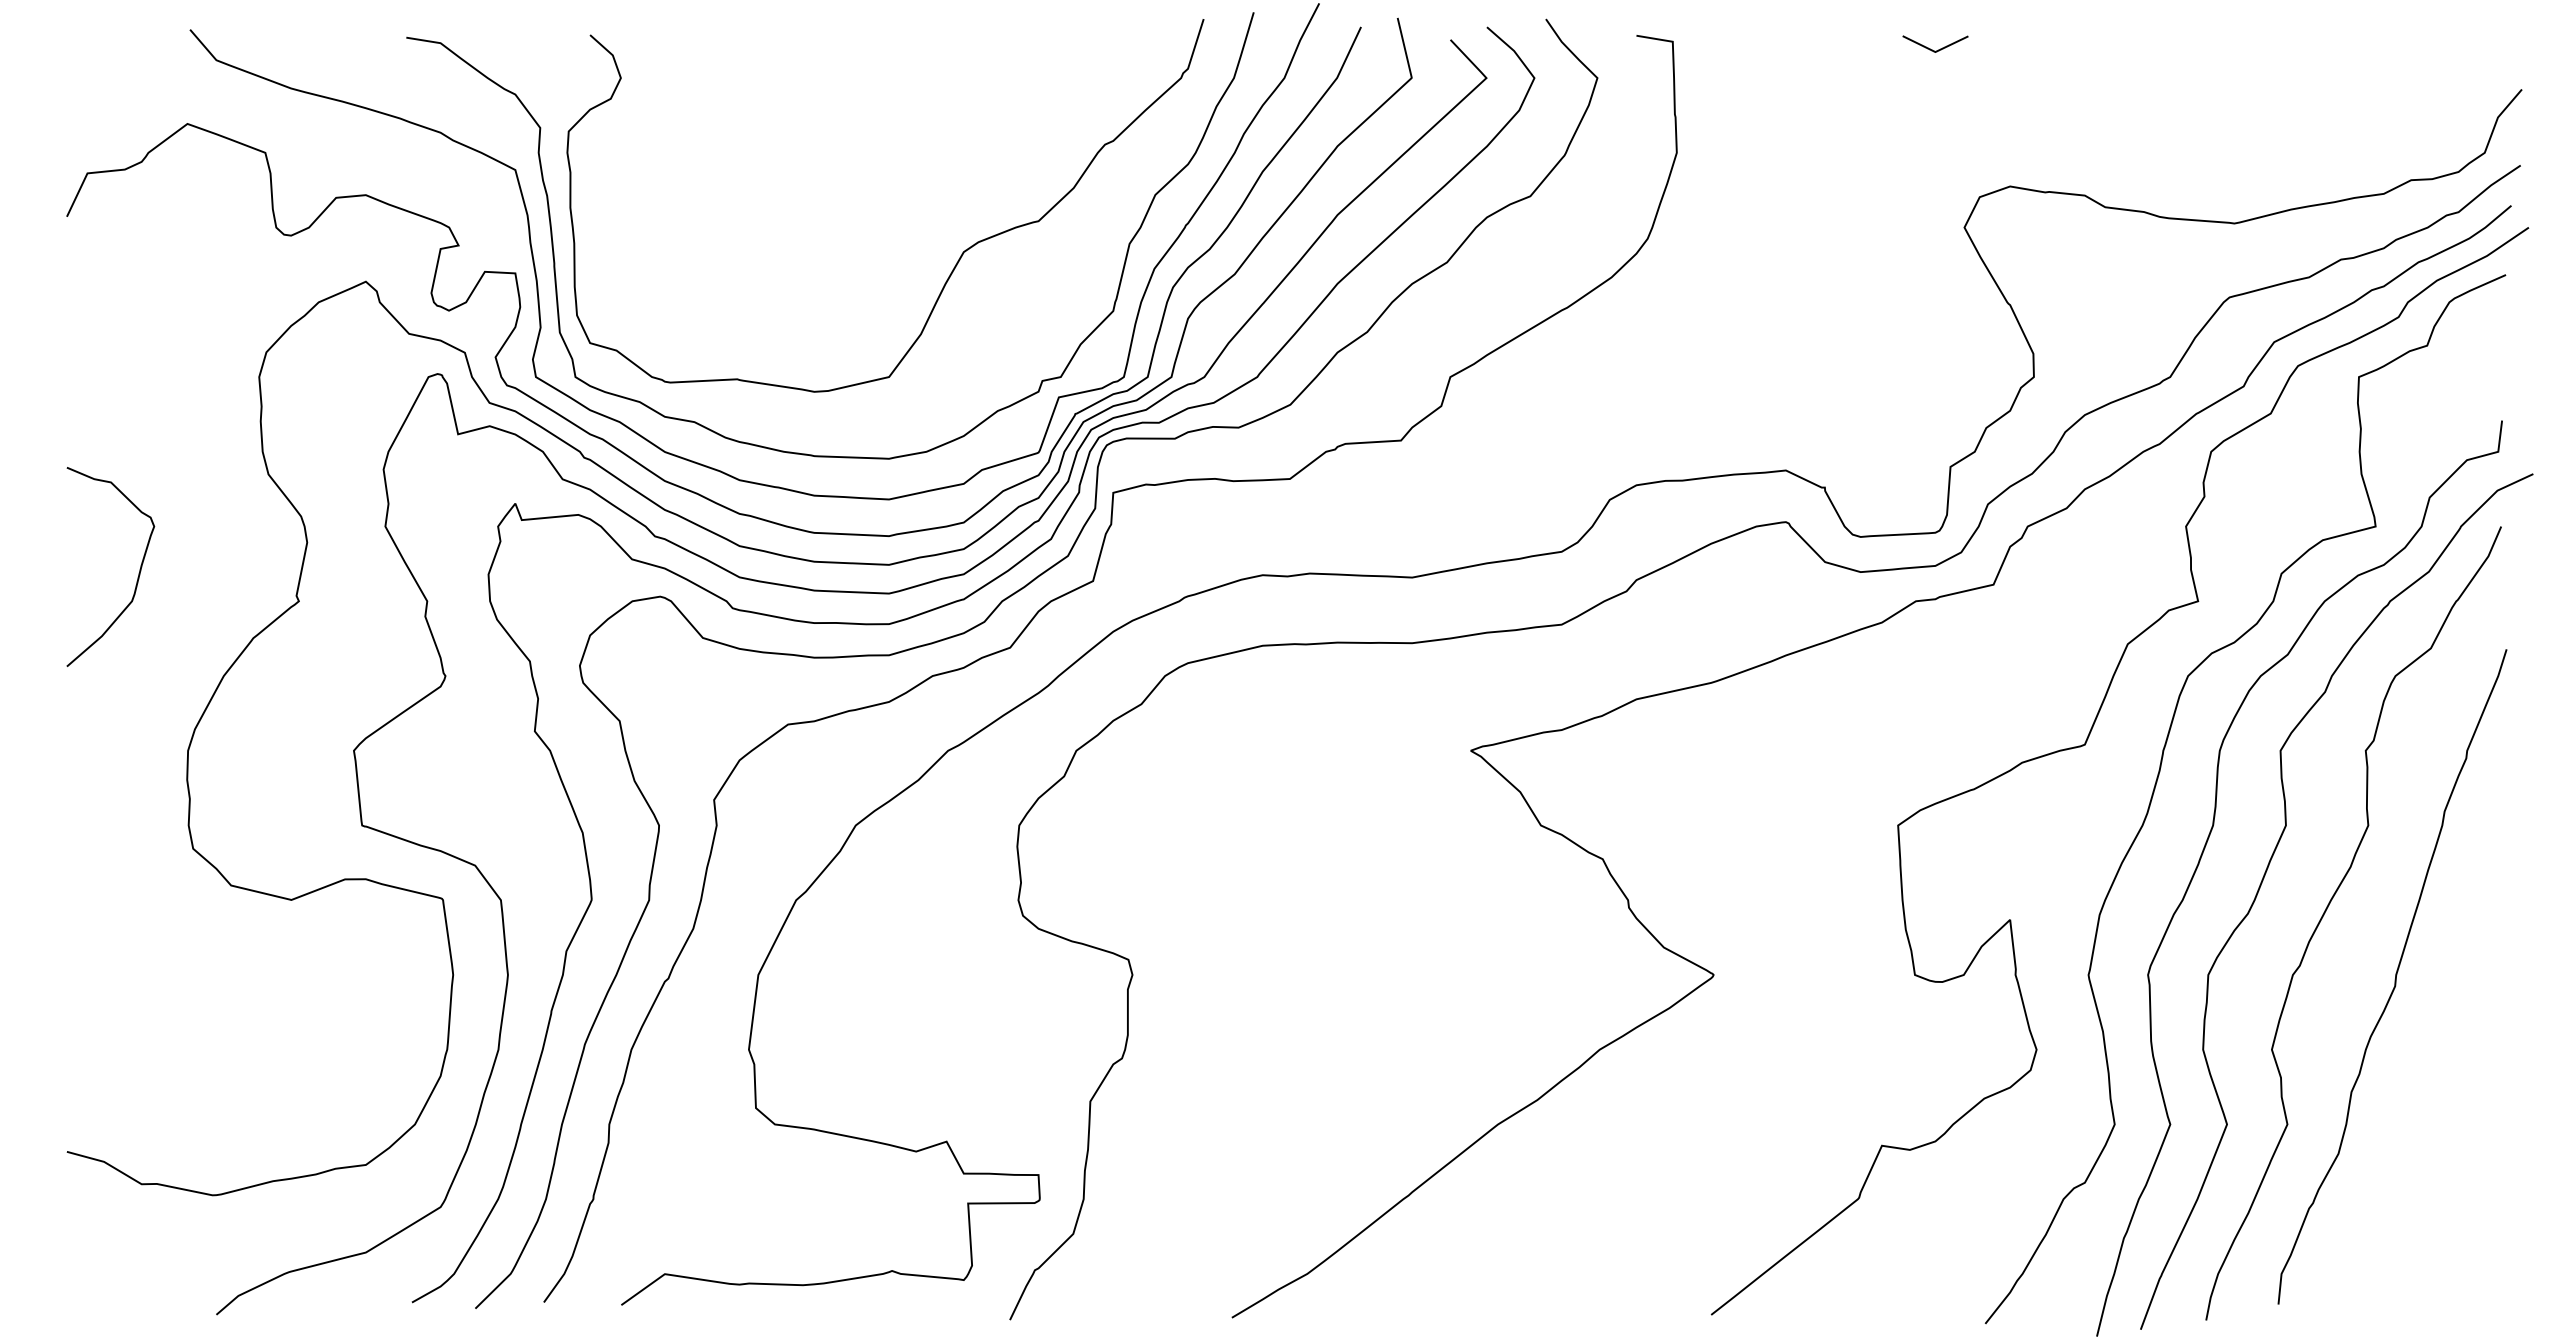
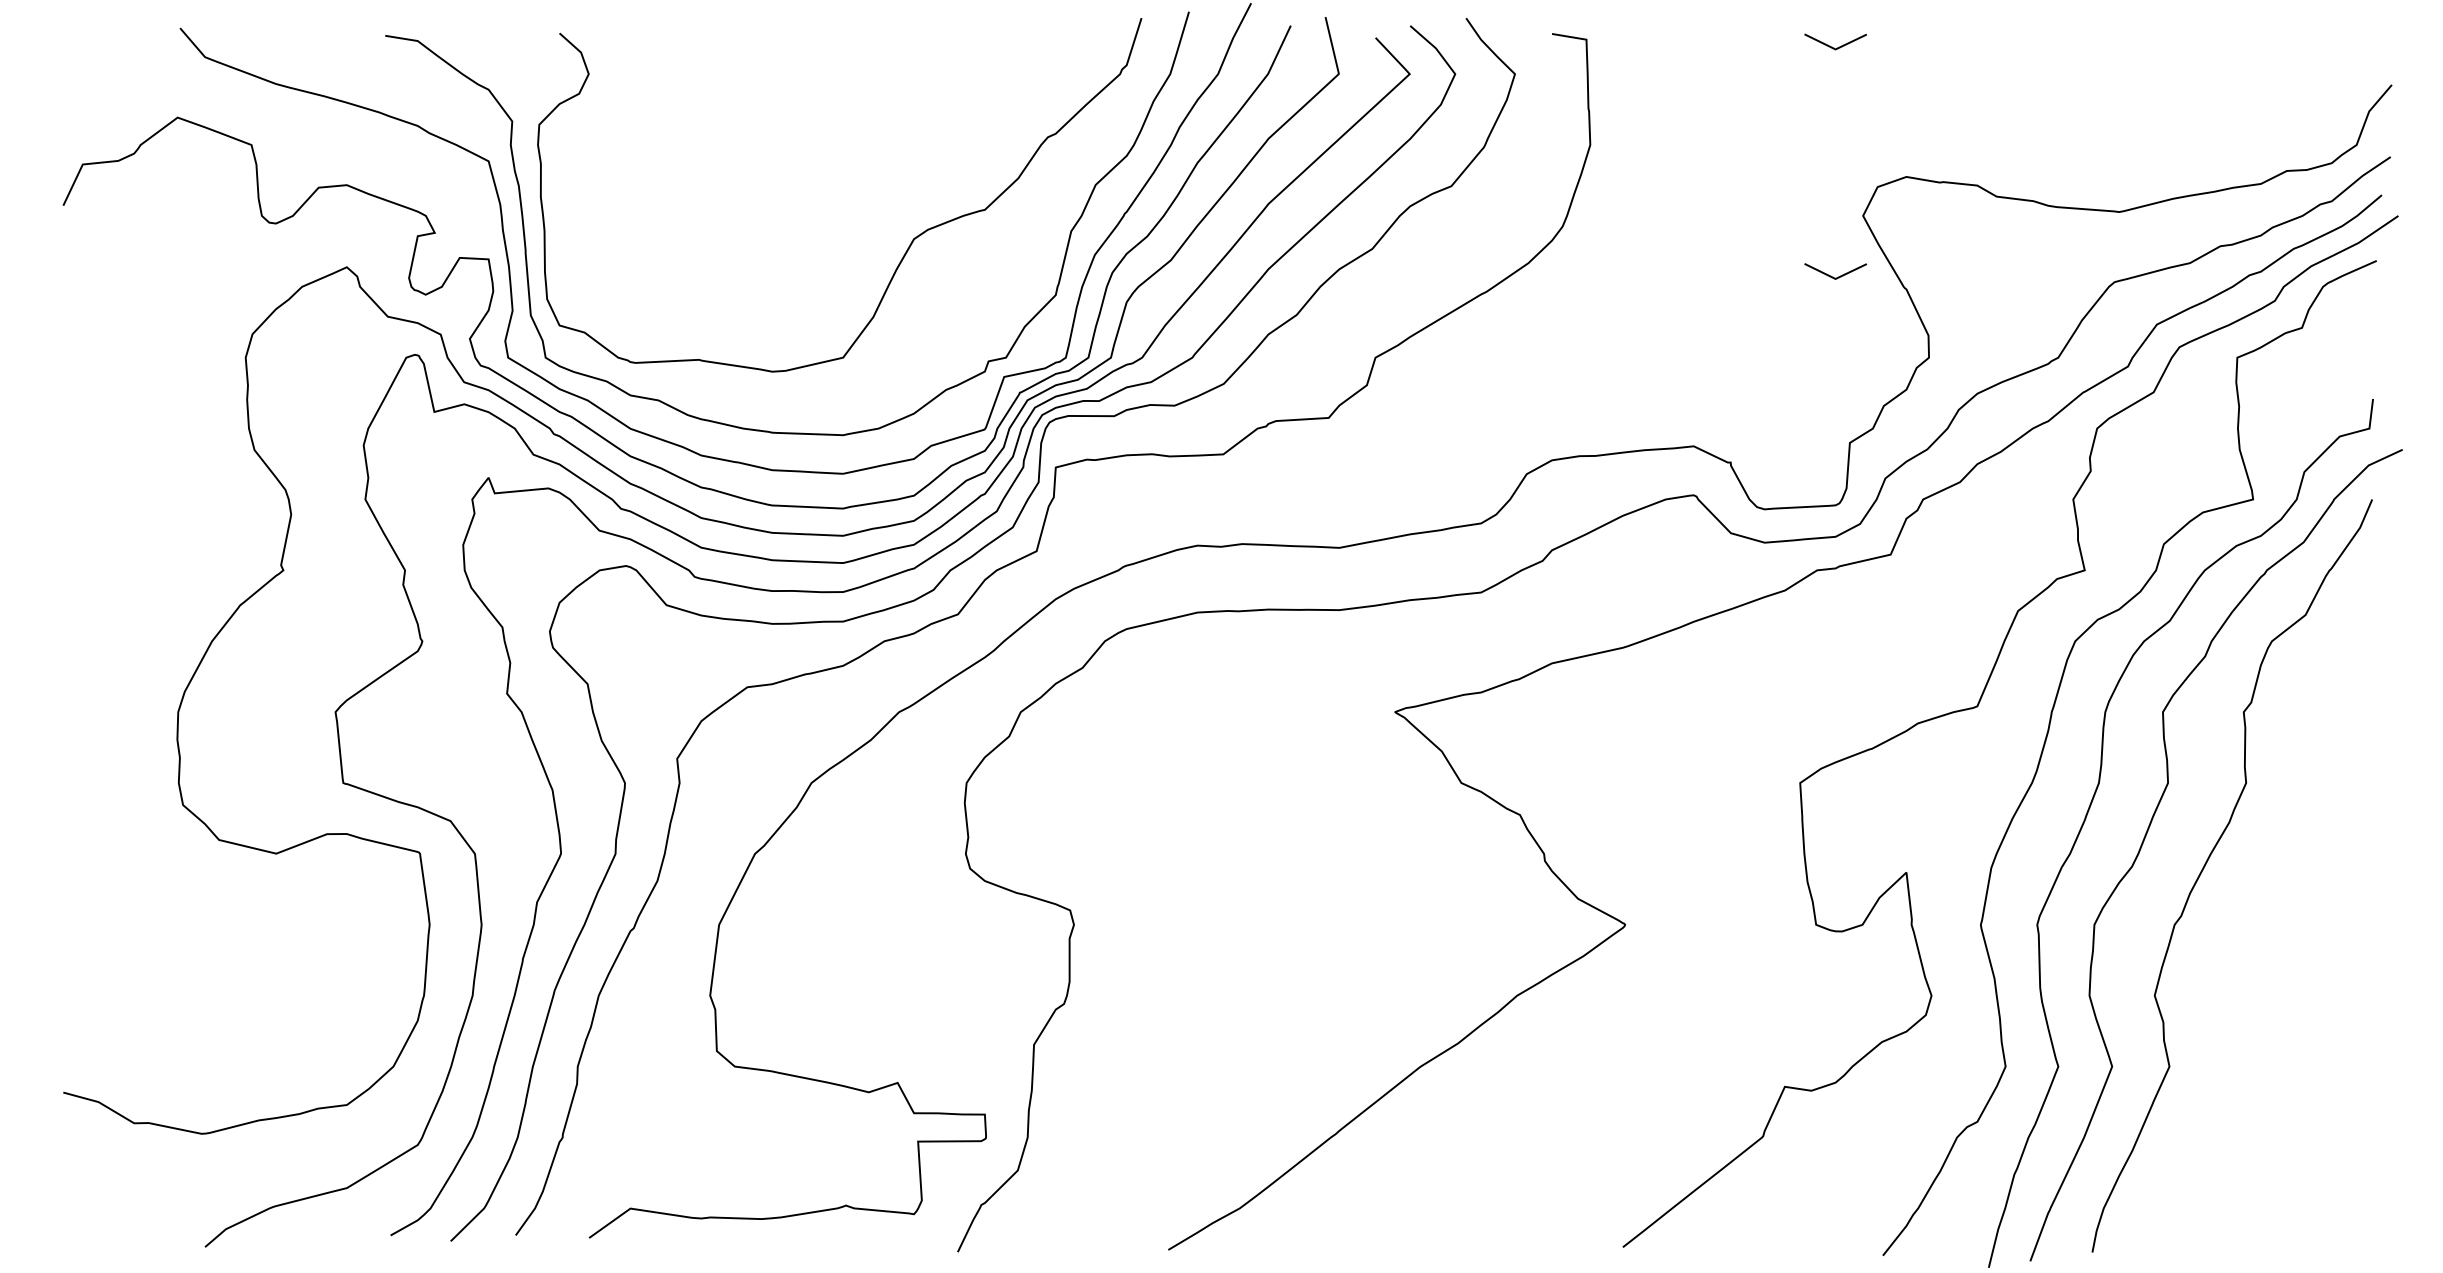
line: (1932, 291) -> (1832, 276), added
curve: (138, 573) -> (131, 544), removed
curve: (2395, 976) -> (2271, 926), removed

